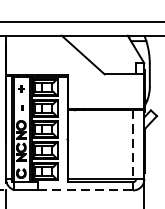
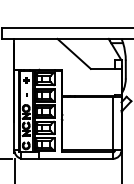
line: (132, 144) -> (112, 123), dashed -> solid
line: (86, 189) -> (76, 158), dashed -> solid

